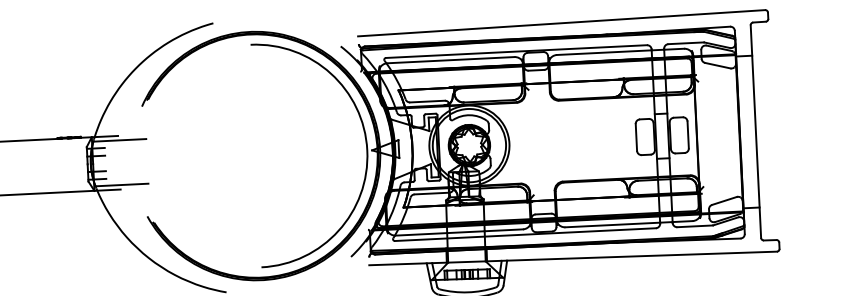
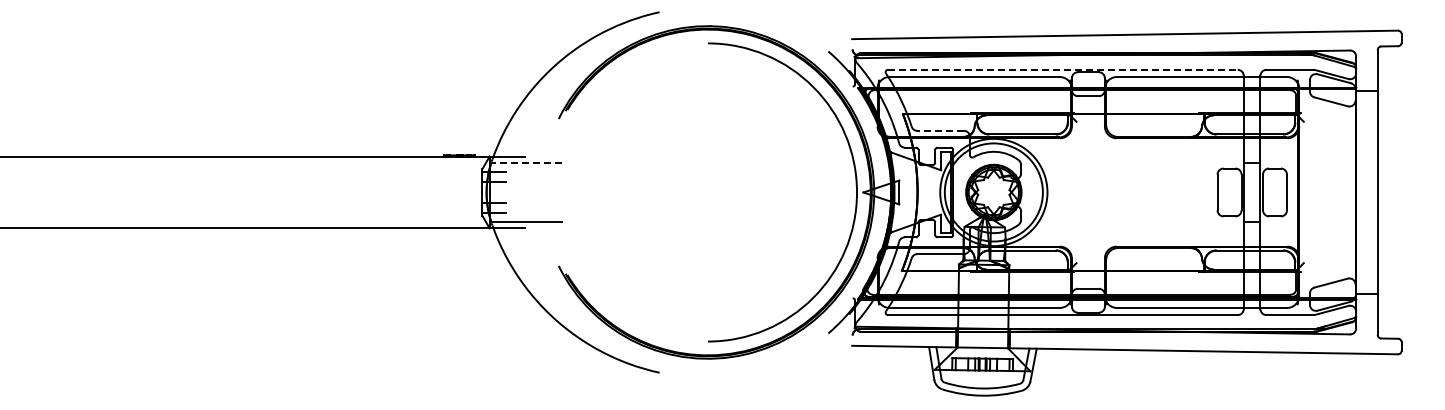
line: (516, 51) -> (1062, 69), solid -> dashed
line: (427, 101) -> (940, 130), solid -> dashed
line: (119, 140) -> (526, 162), solid -> dashed

